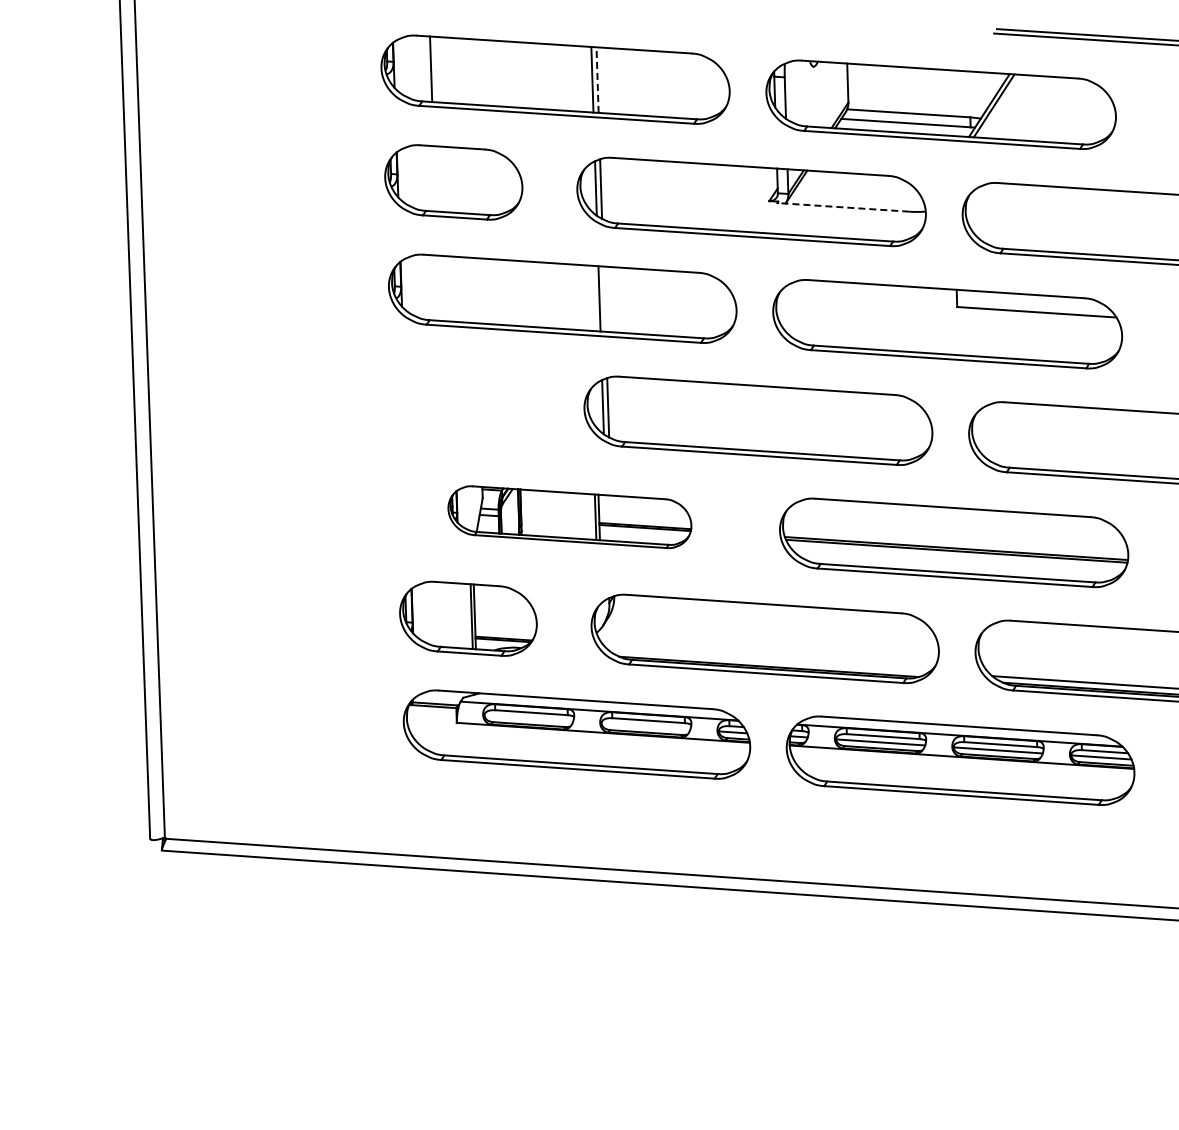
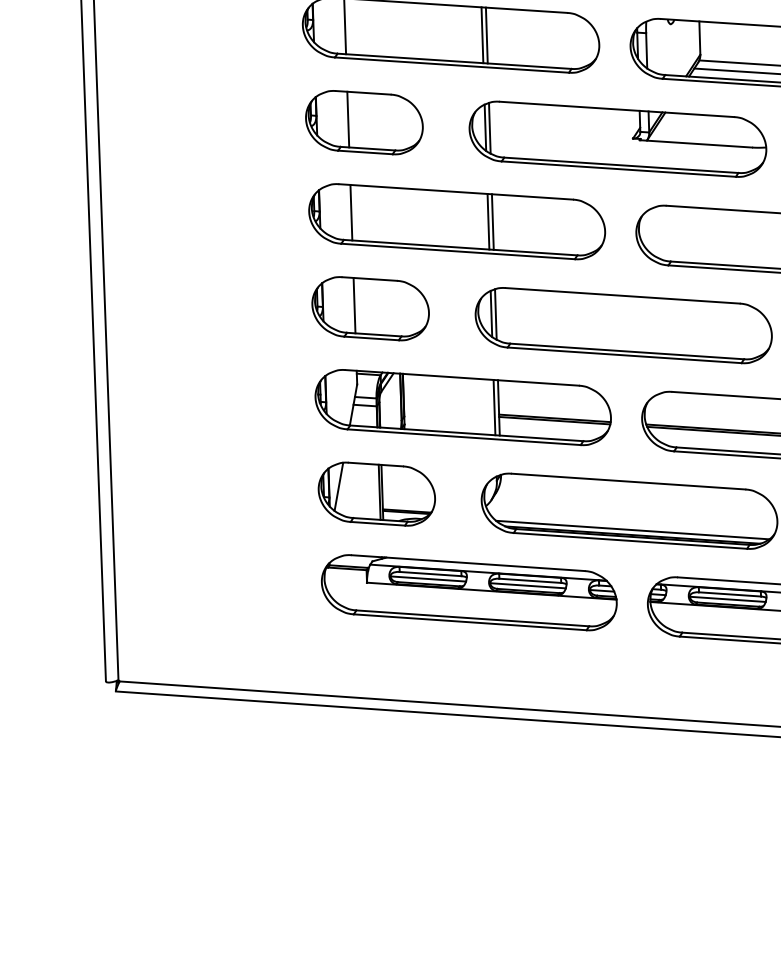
line: (597, 80) -> (486, 35), dashed -> solid
line: (434, 178) -> (347, 119), added
line: (842, 207) -> (695, 143), dashed -> solid
line: (438, 287) -> (351, 212), added
line: (604, 298) -> (492, 221), added
part: (460, 400) -> (370, 308), added
part: (569, 517) -> (462, 407), size x1.43
line: (423, 610) -> (338, 487), added
line: (768, 660) -> (632, 529), added
line: (528, 718) -> (428, 579), added
line: (645, 726) -> (527, 585), added

